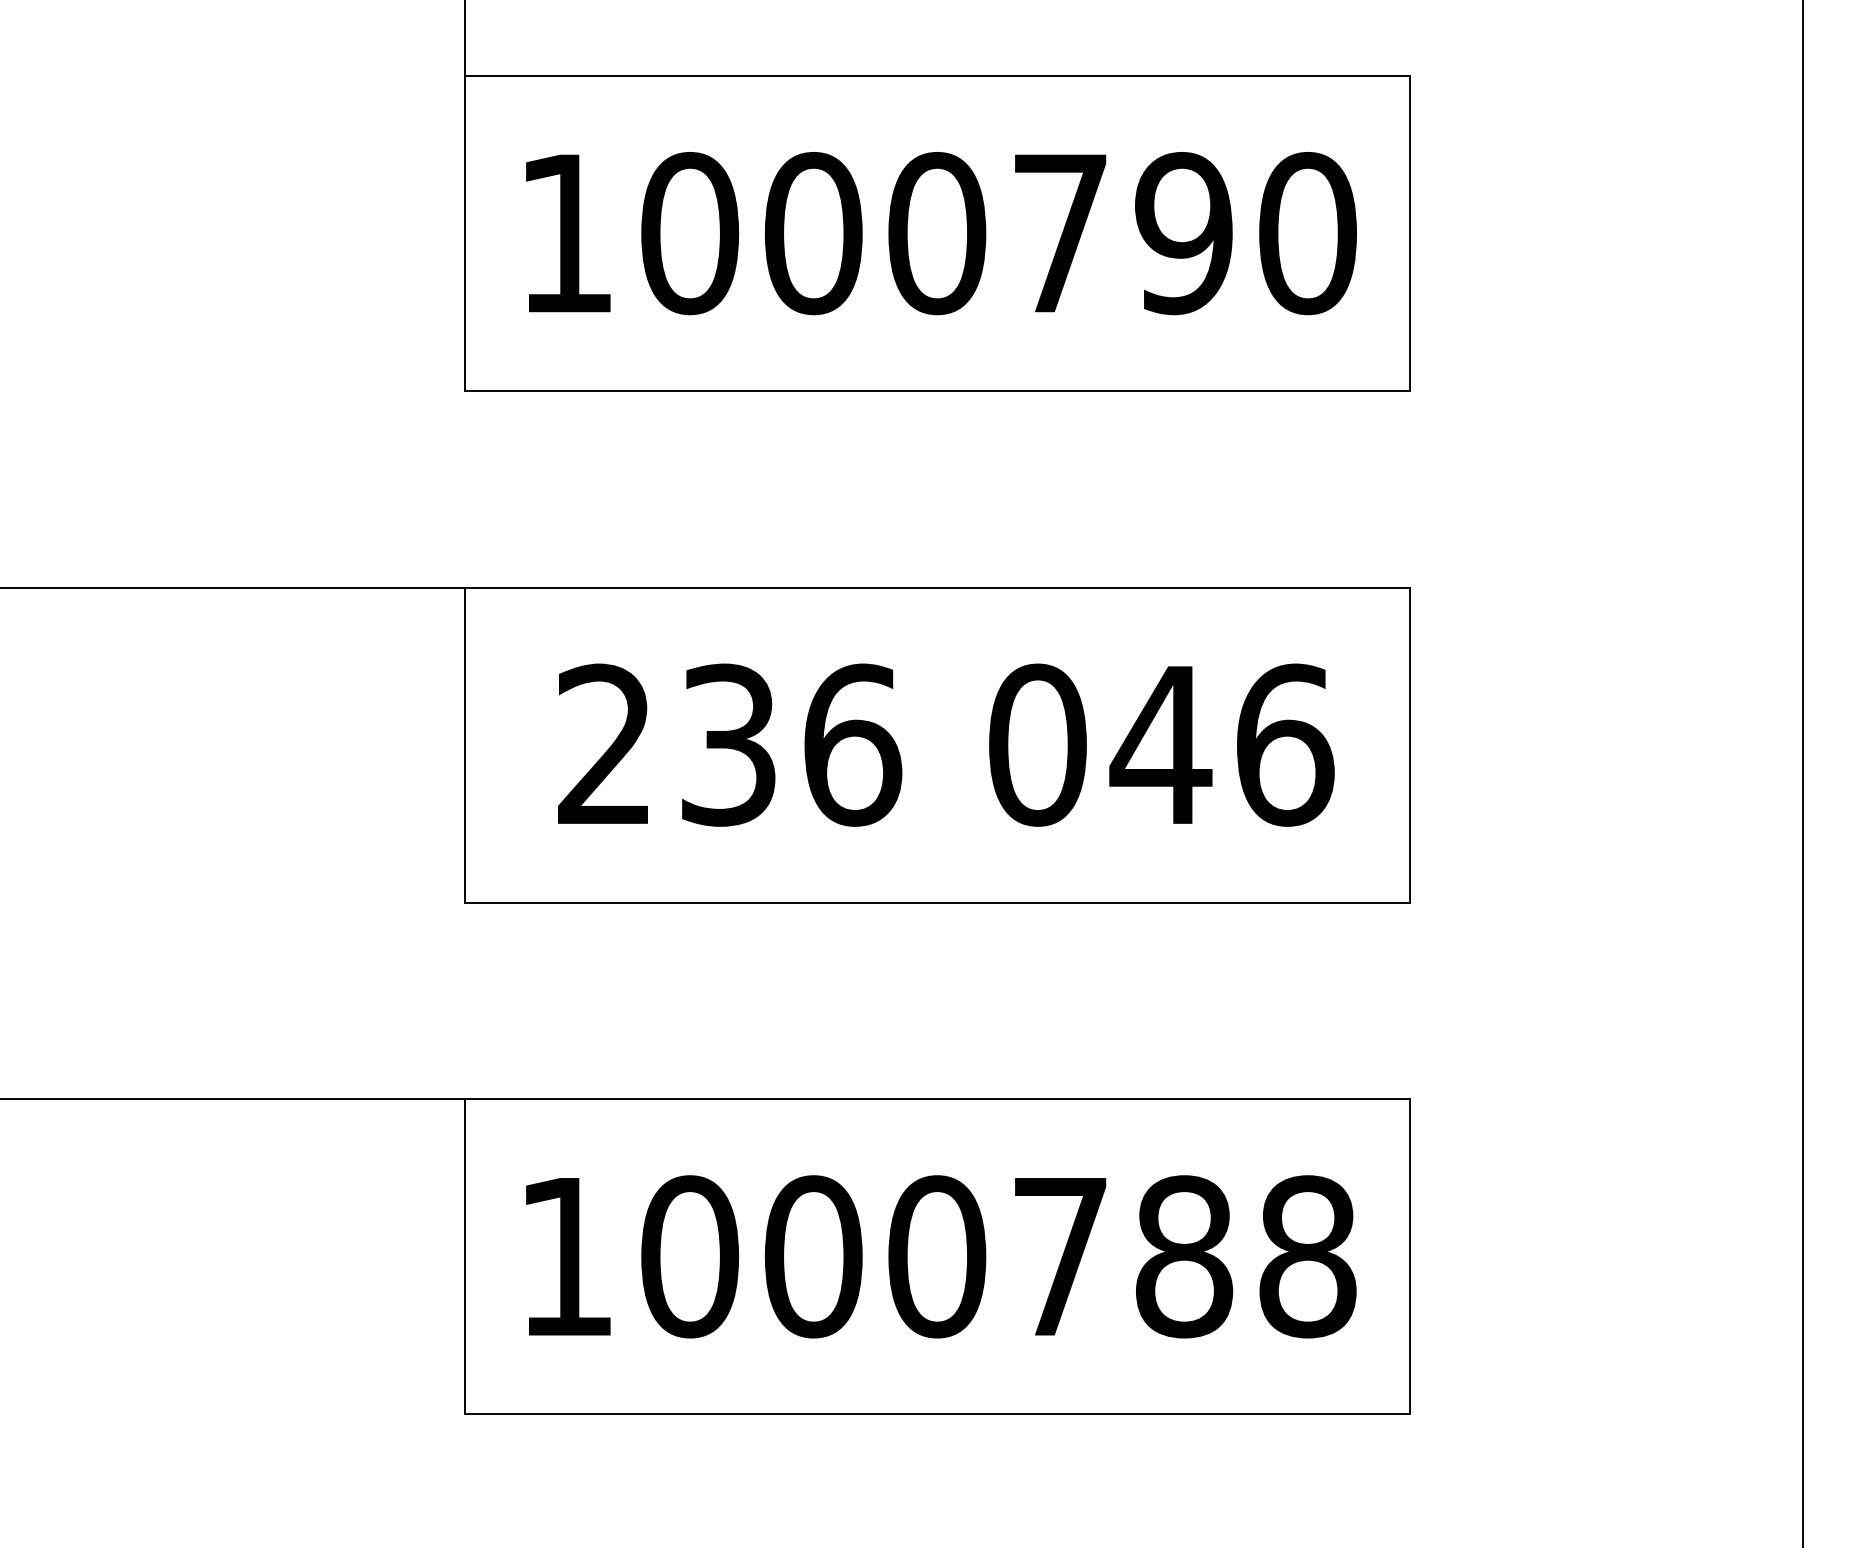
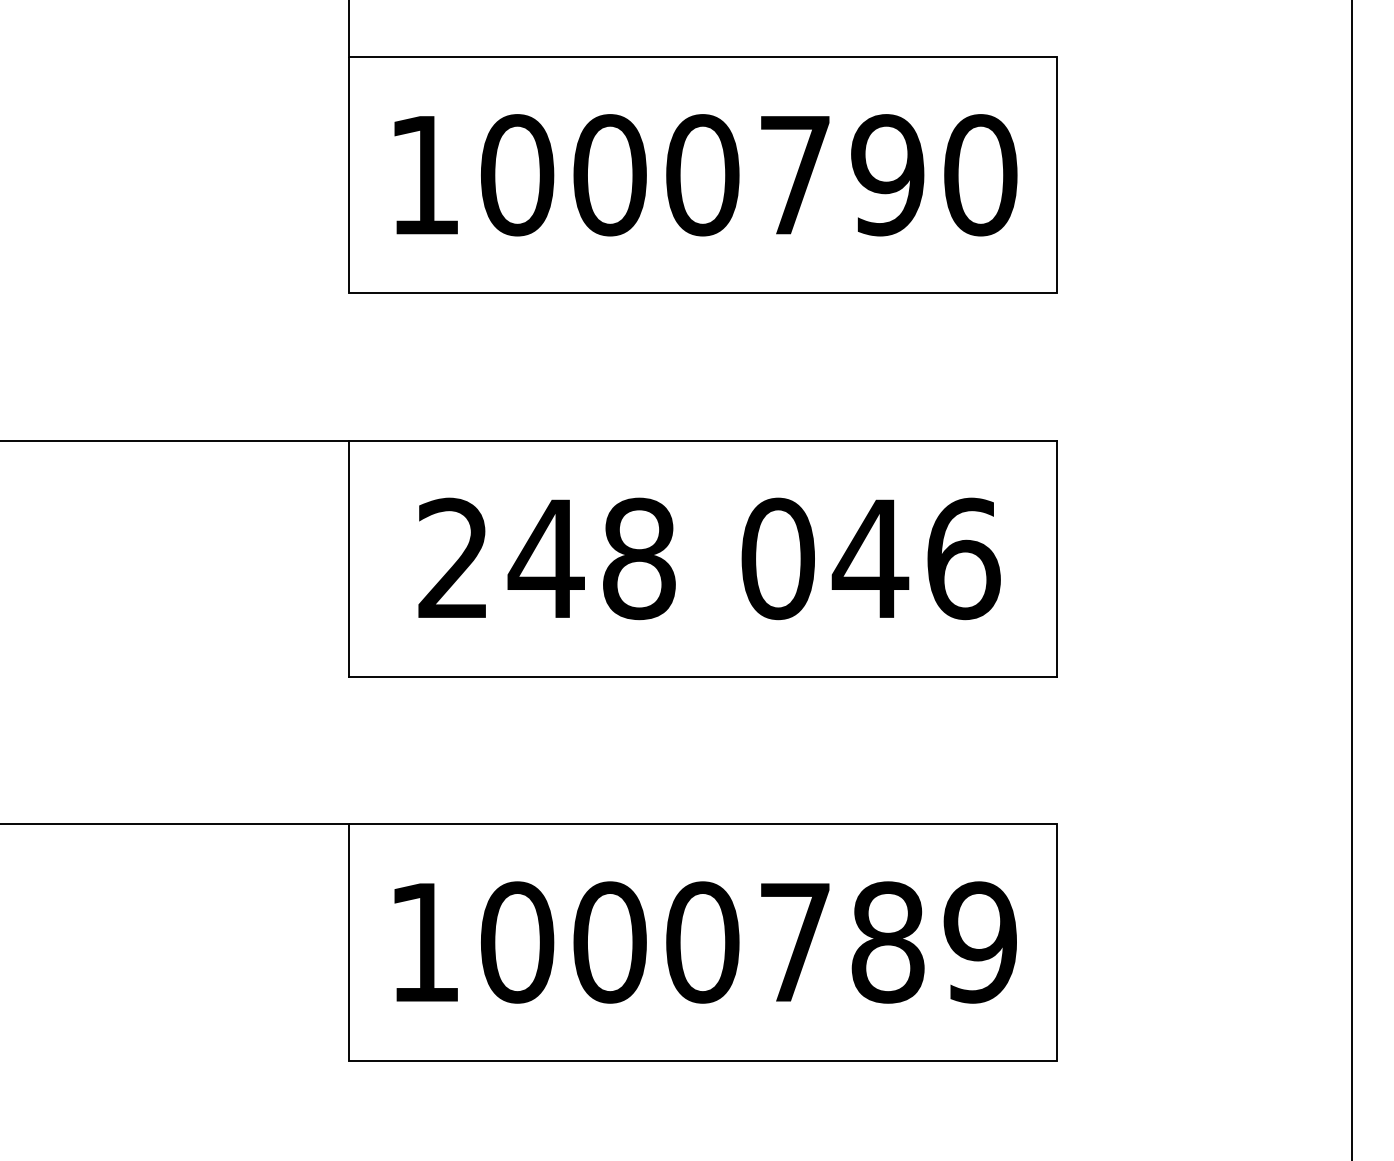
text: (789, 744) -> (592, 558), 236 -> 248
text: (1307, 1256) -> (980, 942), 1000788 -> 1000789

